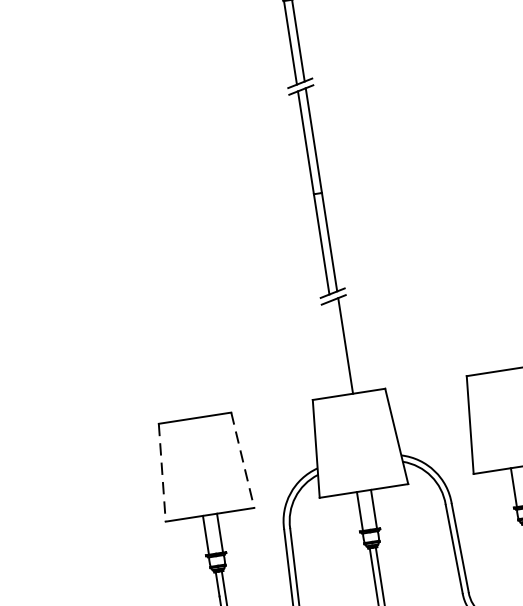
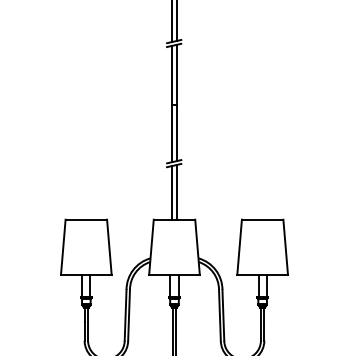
line: (338, 347) -> (172, 192), added
line: (243, 460) -> (109, 247), dashed -> solid
line: (162, 472) -> (63, 247), dashed -> solid

